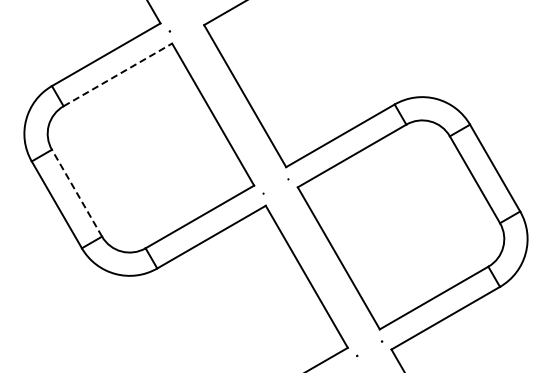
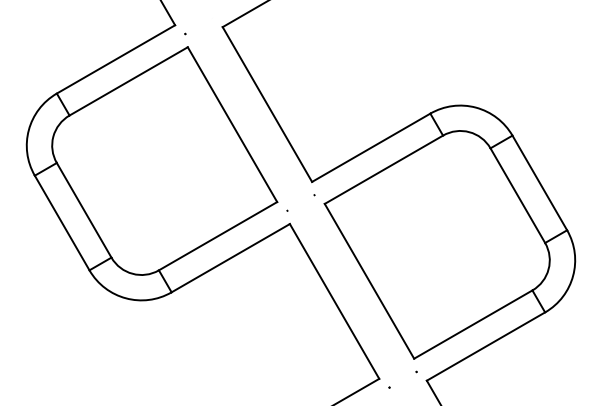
line: (117, 74) -> (128, 80), dashed -> solid
line: (76, 192) -> (83, 209), dashed -> solid

